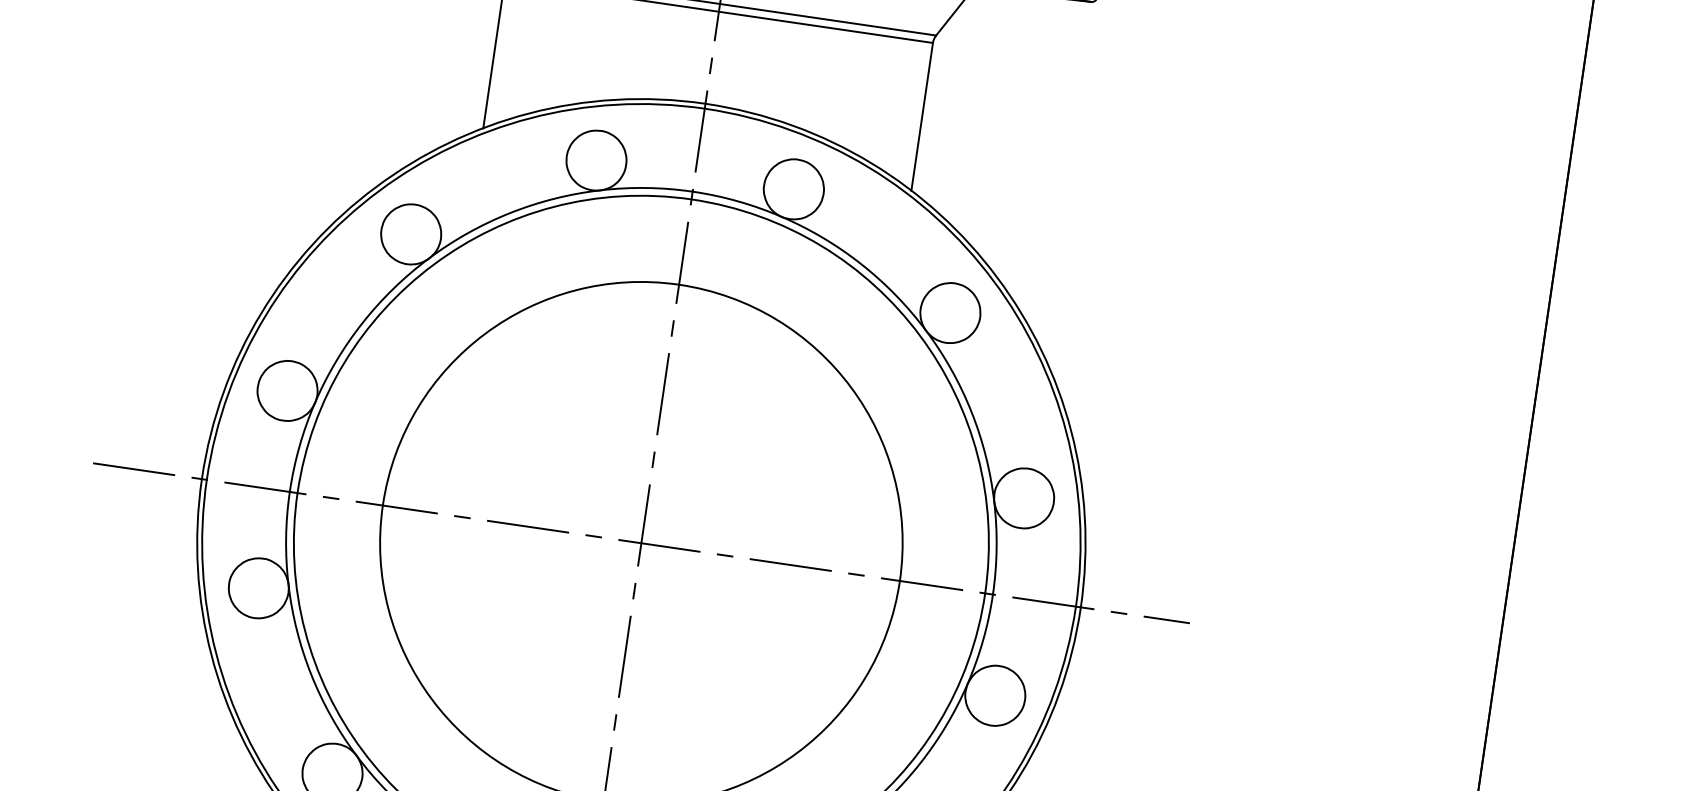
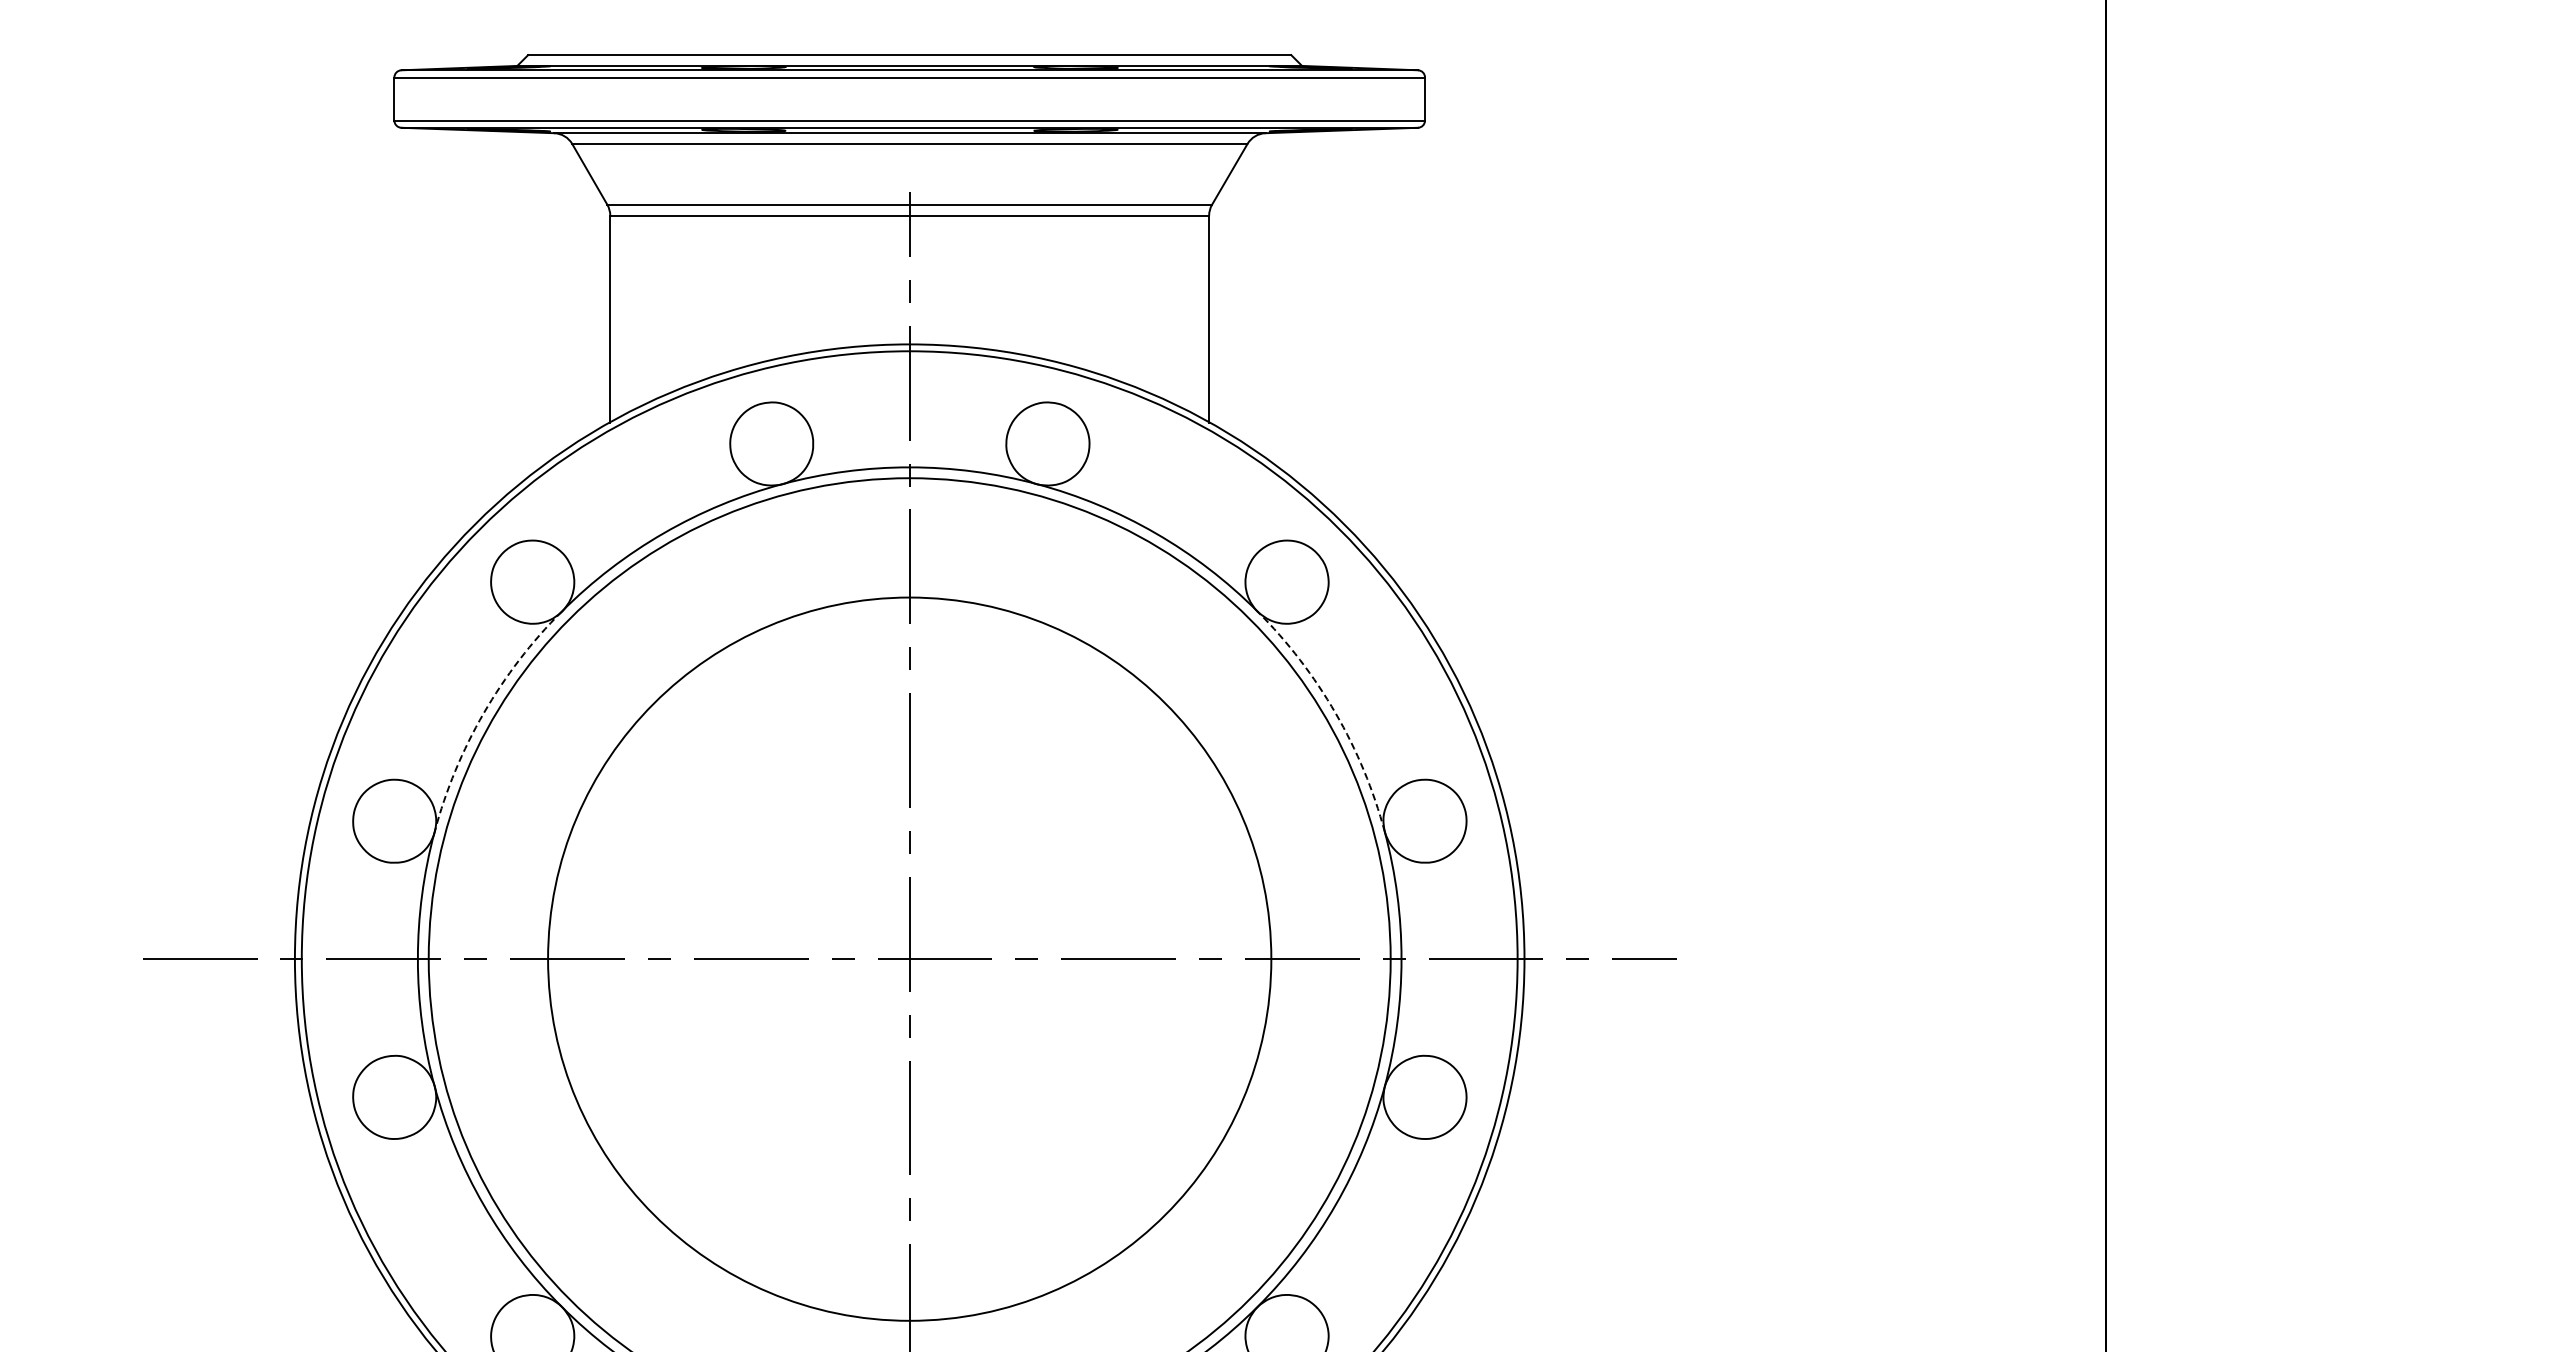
arc: (362, 323) -> (483, 713), solid -> dashed
arc: (971, 412) -> (1335, 713), solid -> dashed

